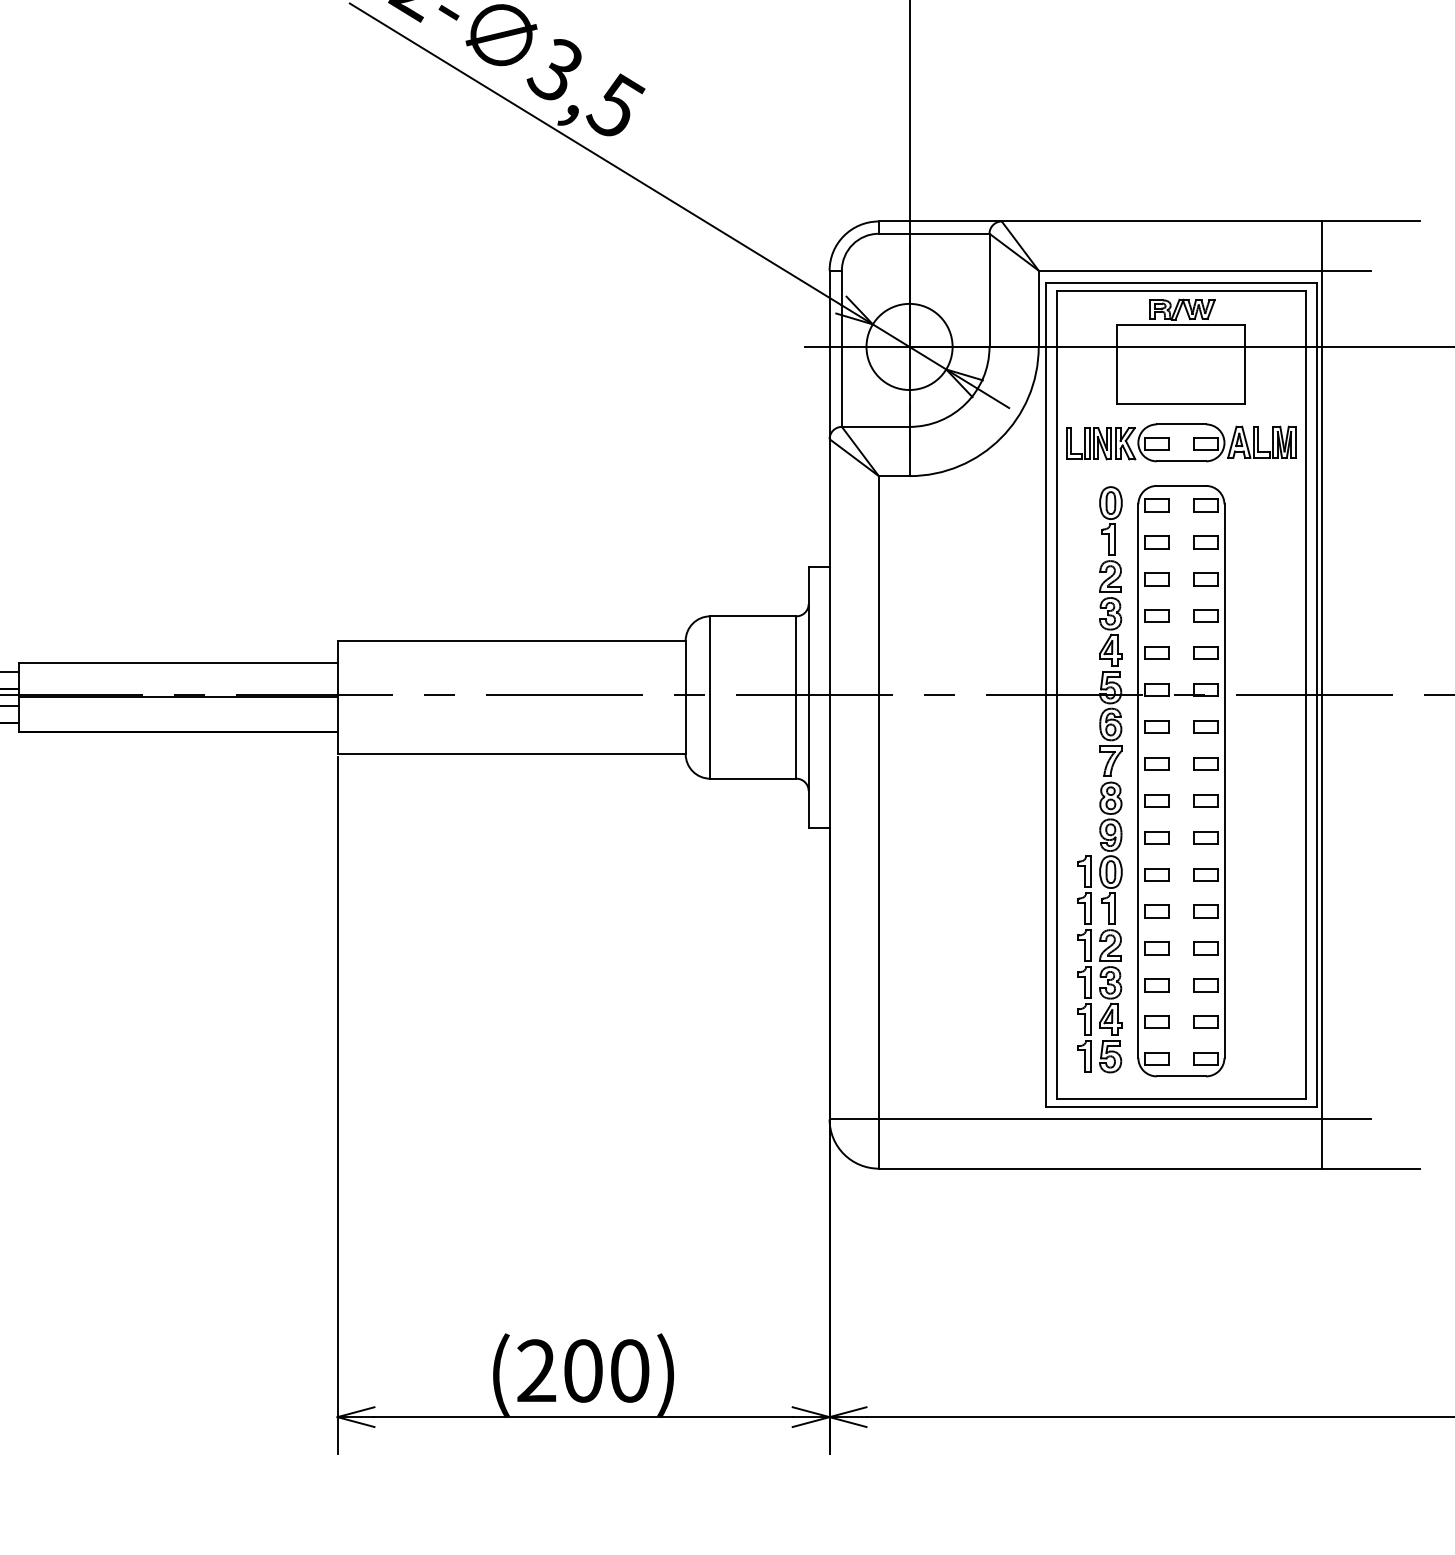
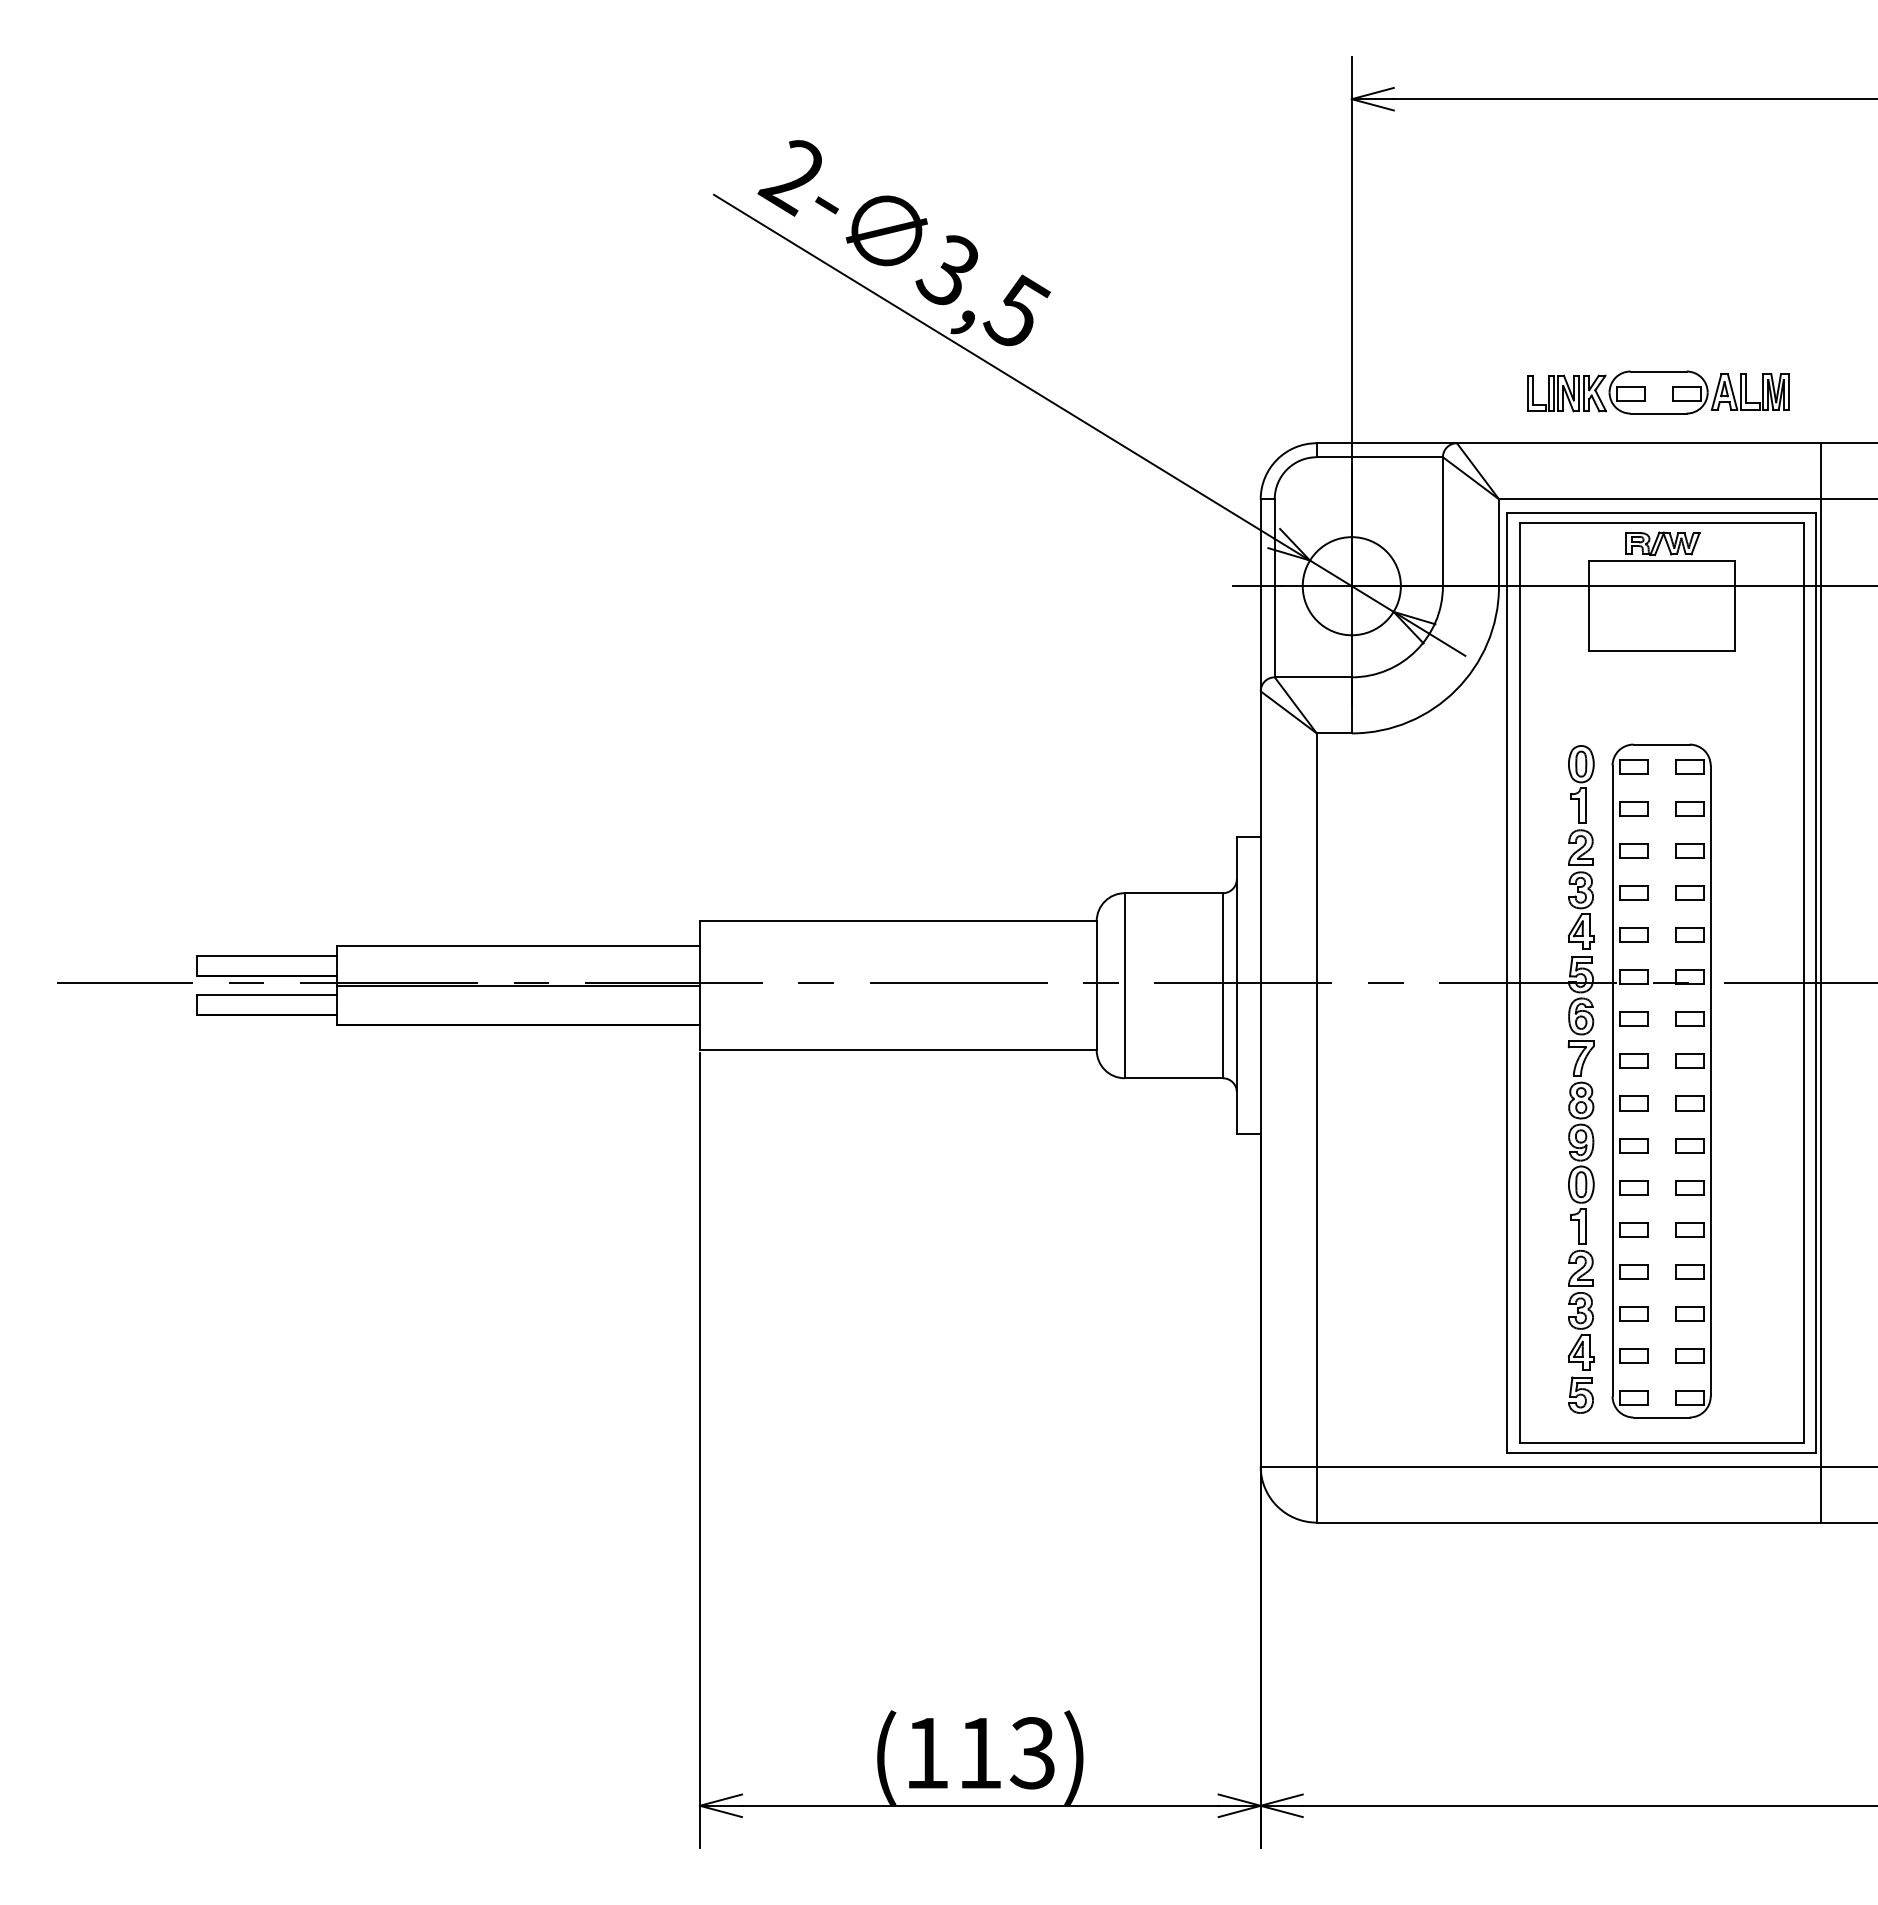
part: (1181, 442) -> (1658, 392), moved
part: (1083, 964) -> (1550, 1289), removed
text: (582, 1371) -> (979, 1753), (200) -> (113)

